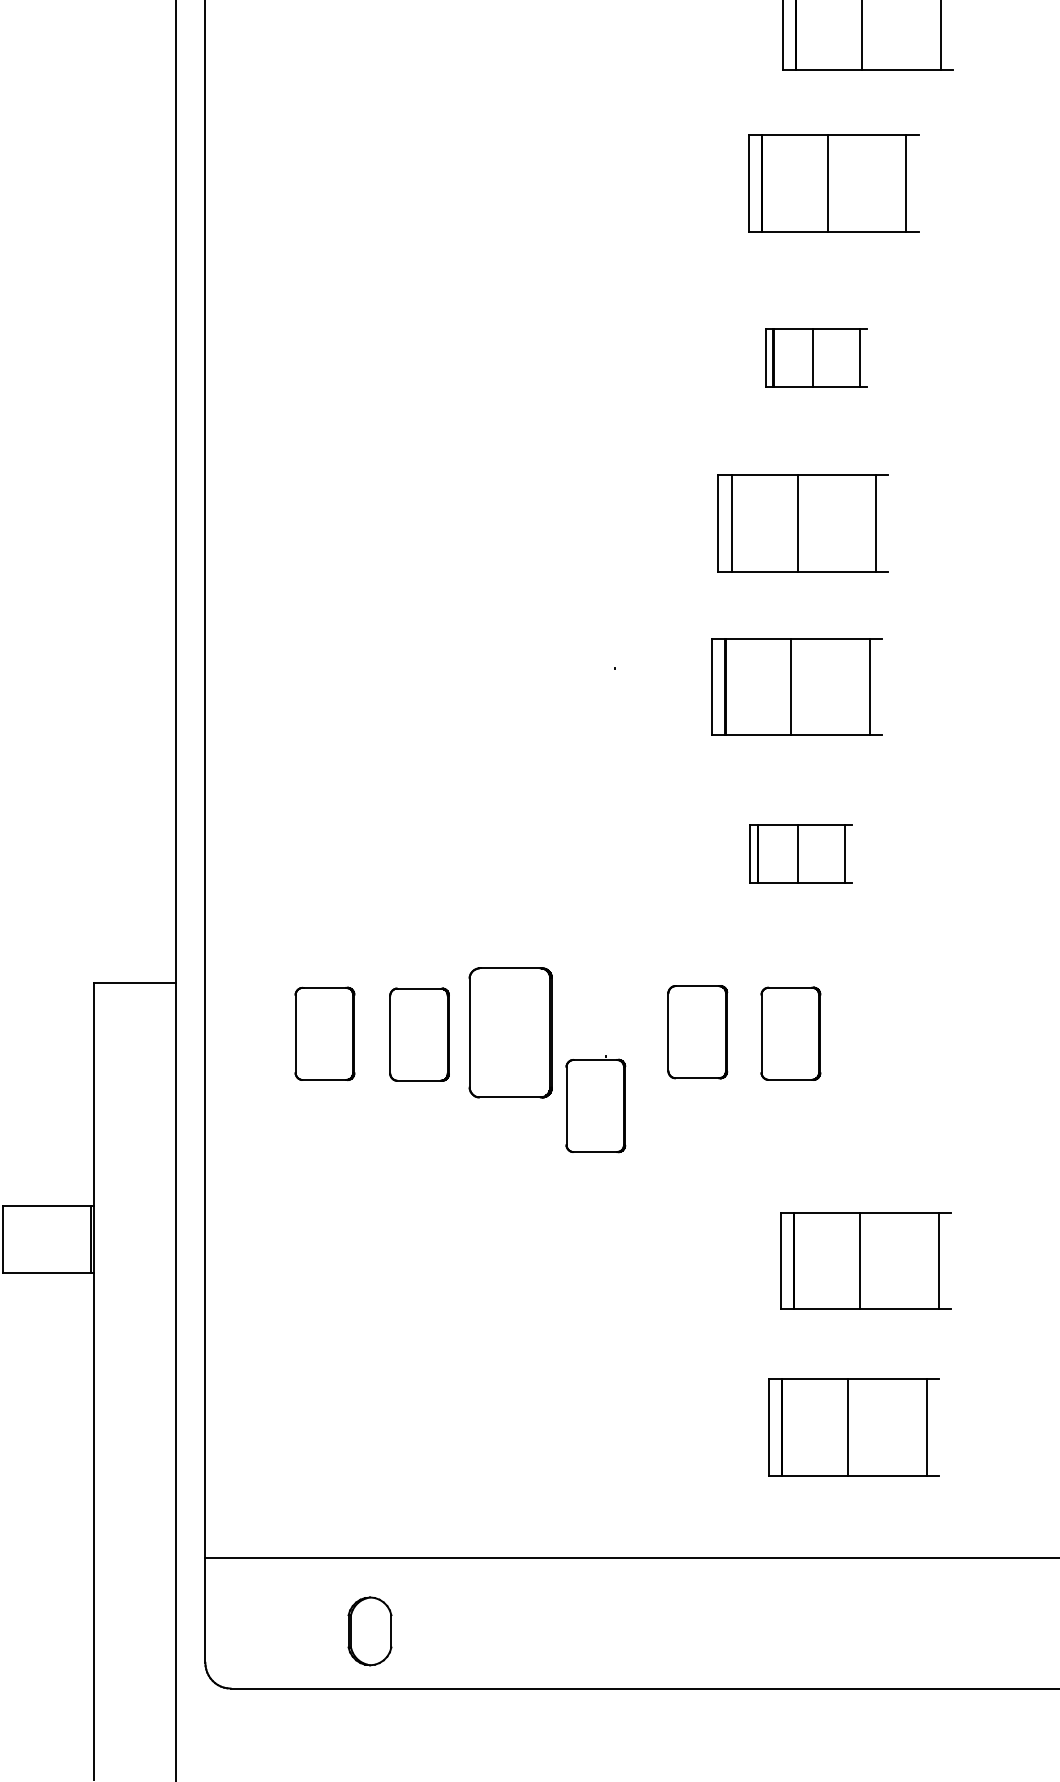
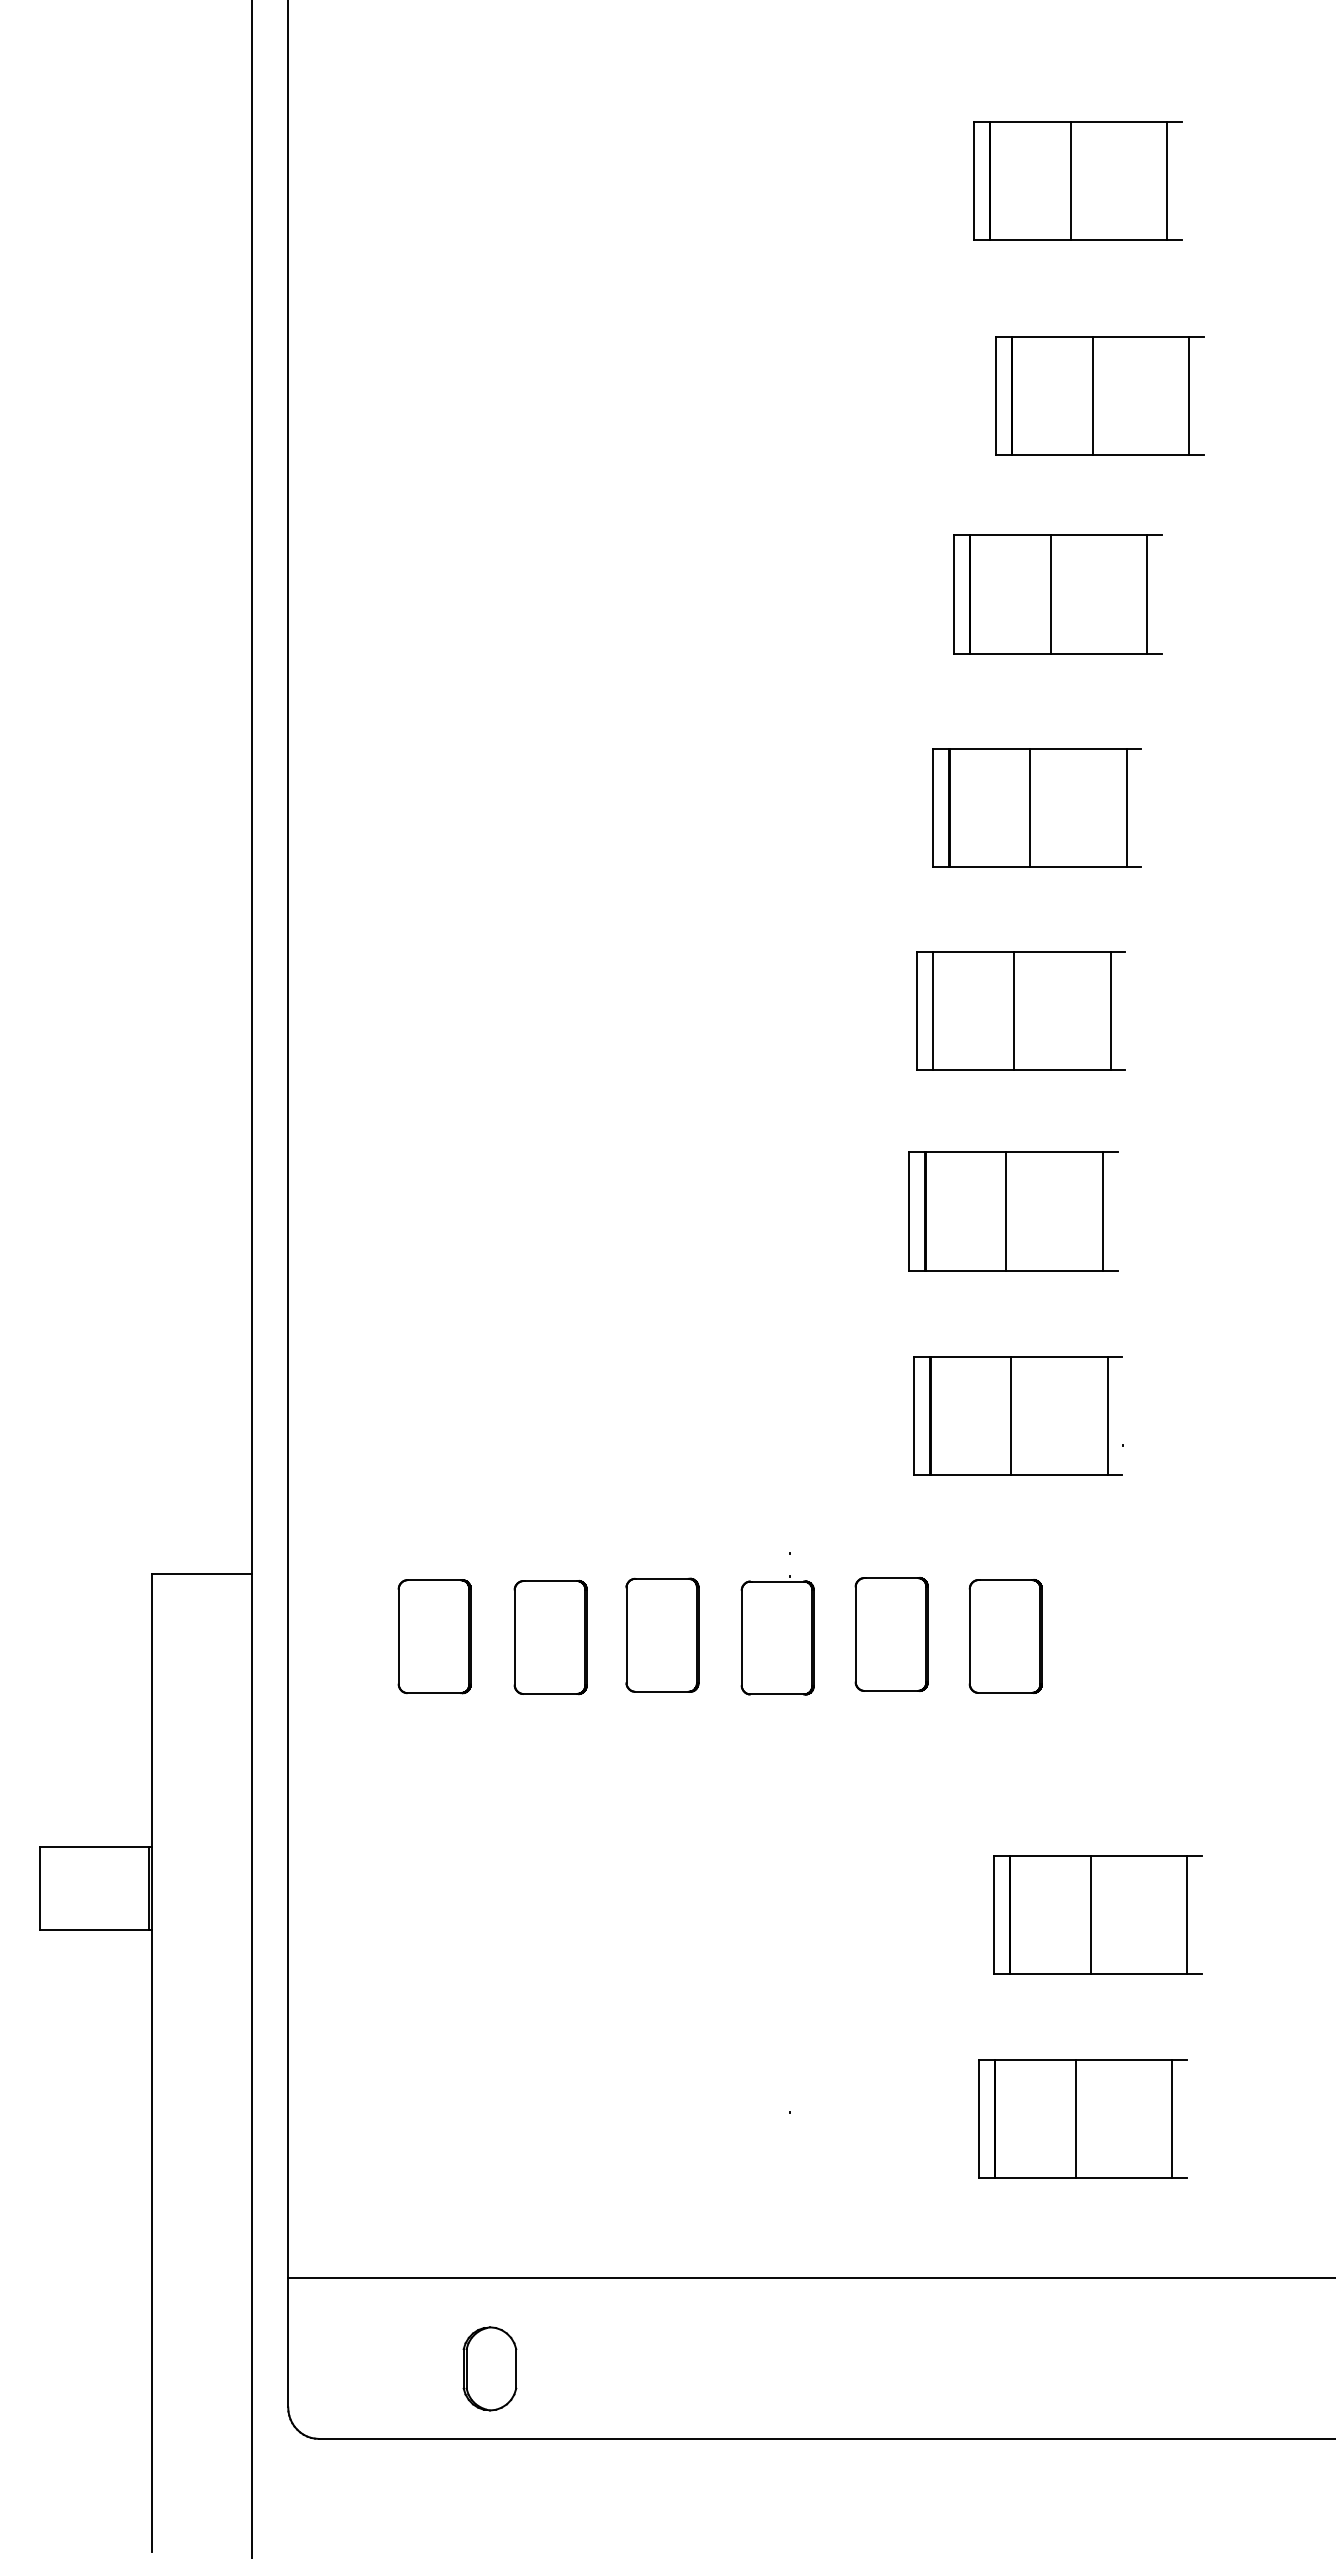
part: (815, 357) -> (1036, 807), size x1.67
part: (800, 853) -> (1017, 1415), size x1.67
part: (510, 1032) -> (662, 1634), size x0.71
part: (595, 1103) -> (777, 1635), moved

